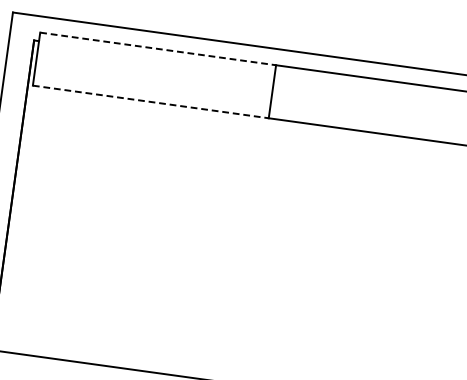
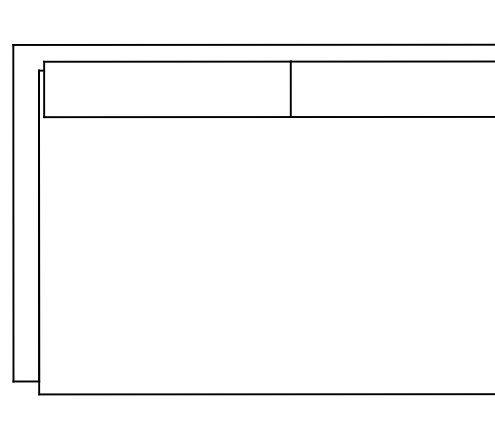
line: (158, 48) -> (167, 61), dashed -> solid
line: (150, 102) -> (167, 117), dashed -> solid

